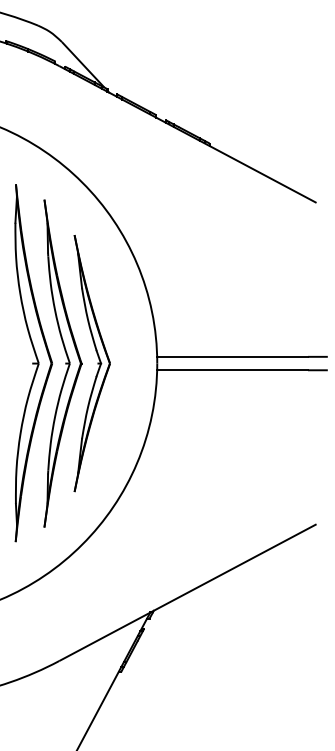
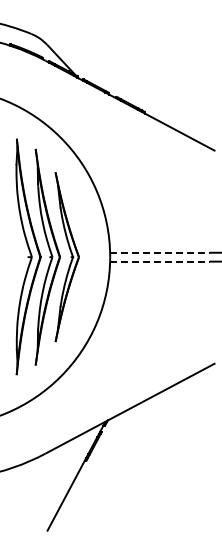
line: (231, 356) -> (159, 252), solid -> dashed
line: (231, 370) -> (159, 261), solid -> dashed

